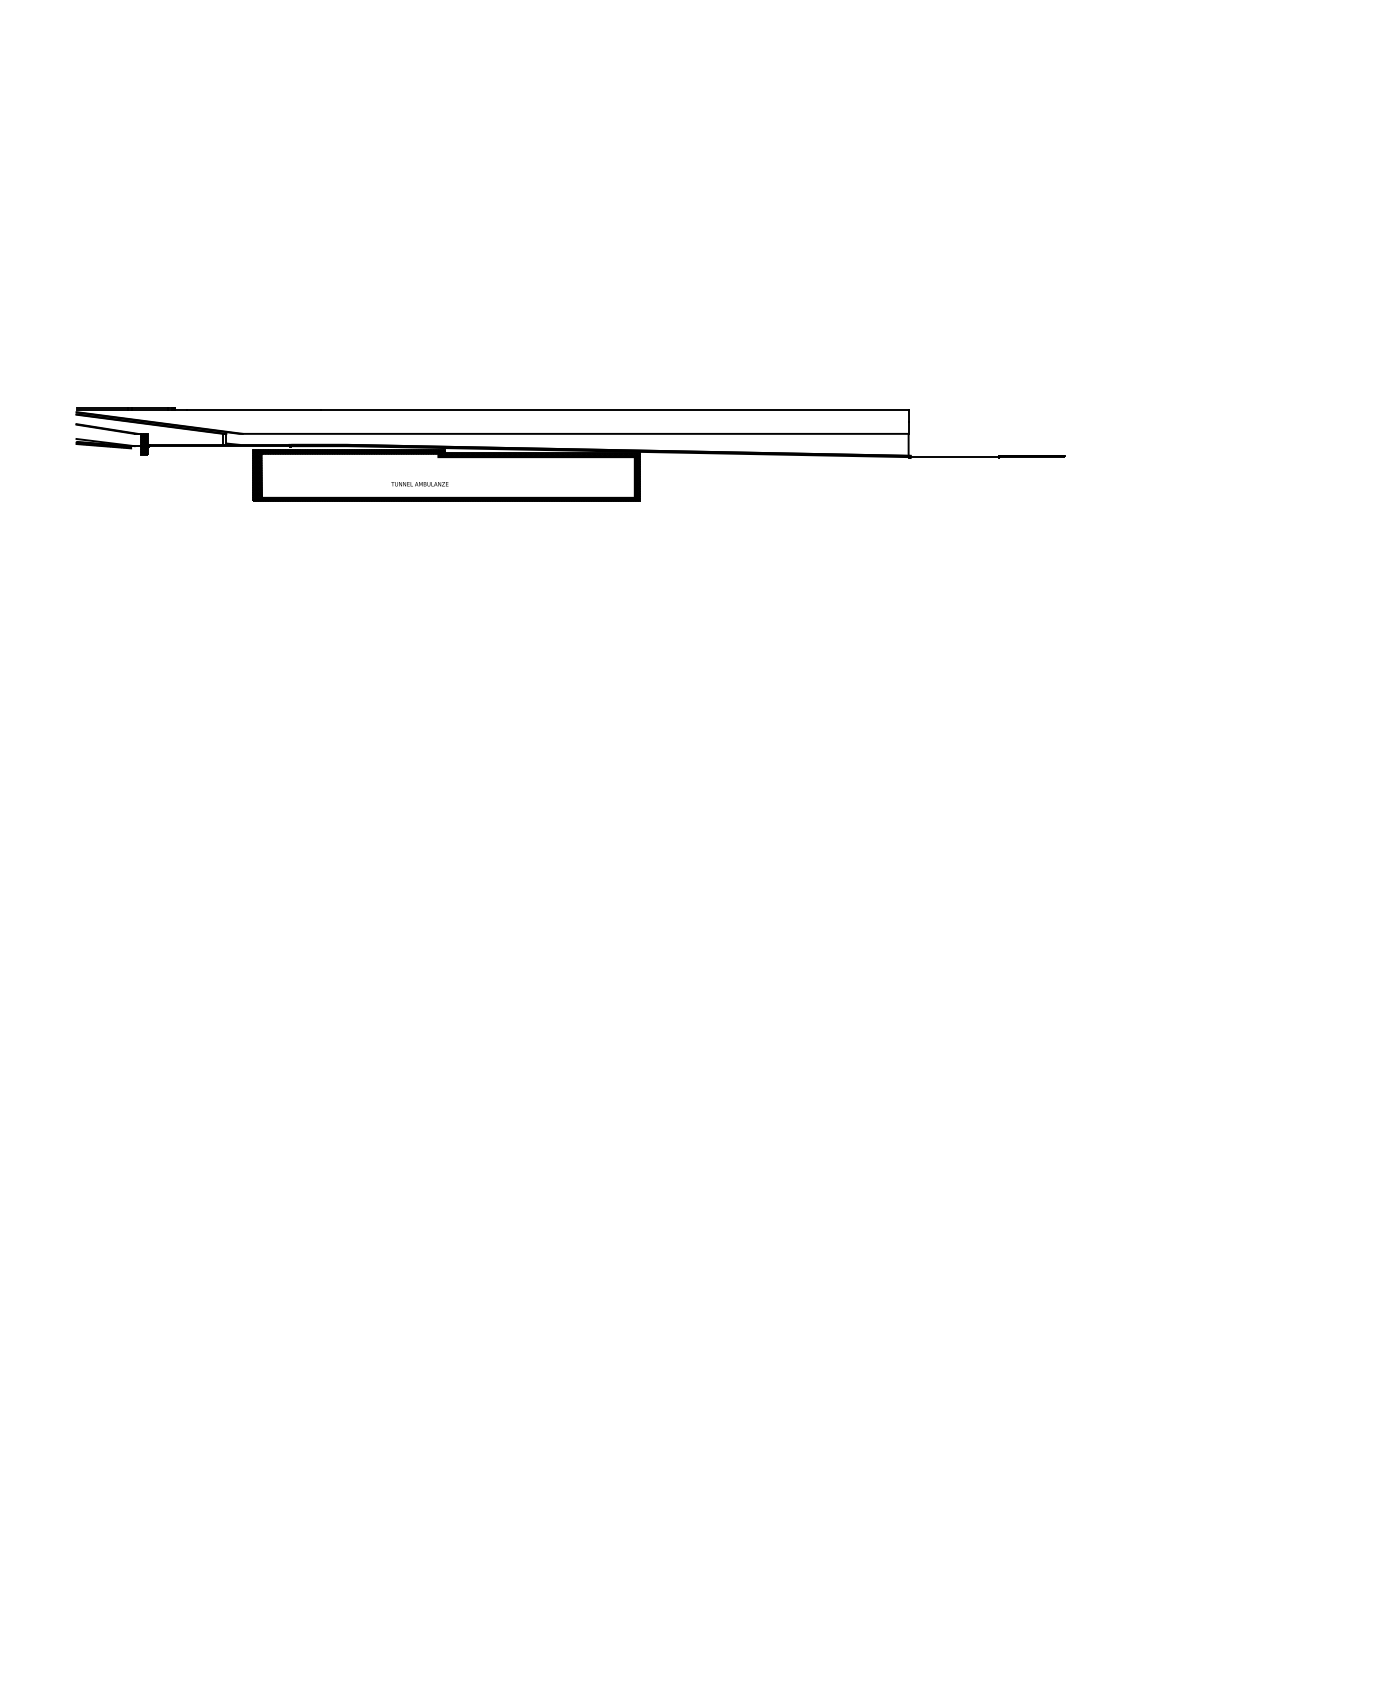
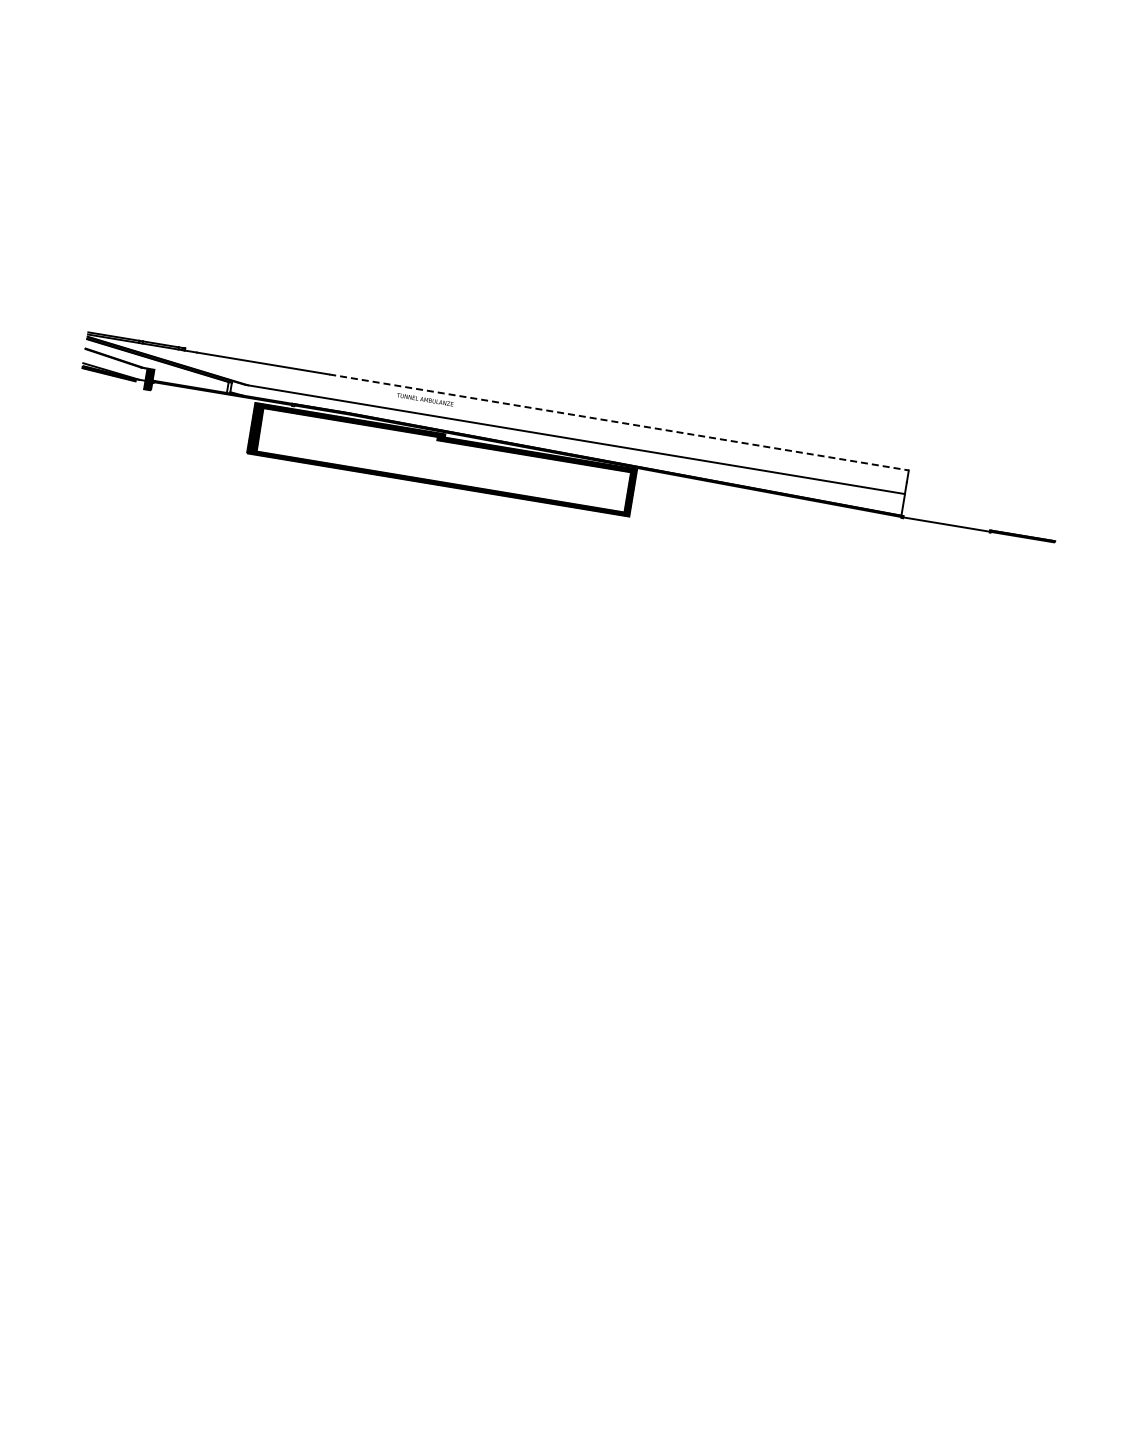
line: (614, 409) -> (618, 421), solid -> dashed
text: (419, 484) -> (424, 400), moved

